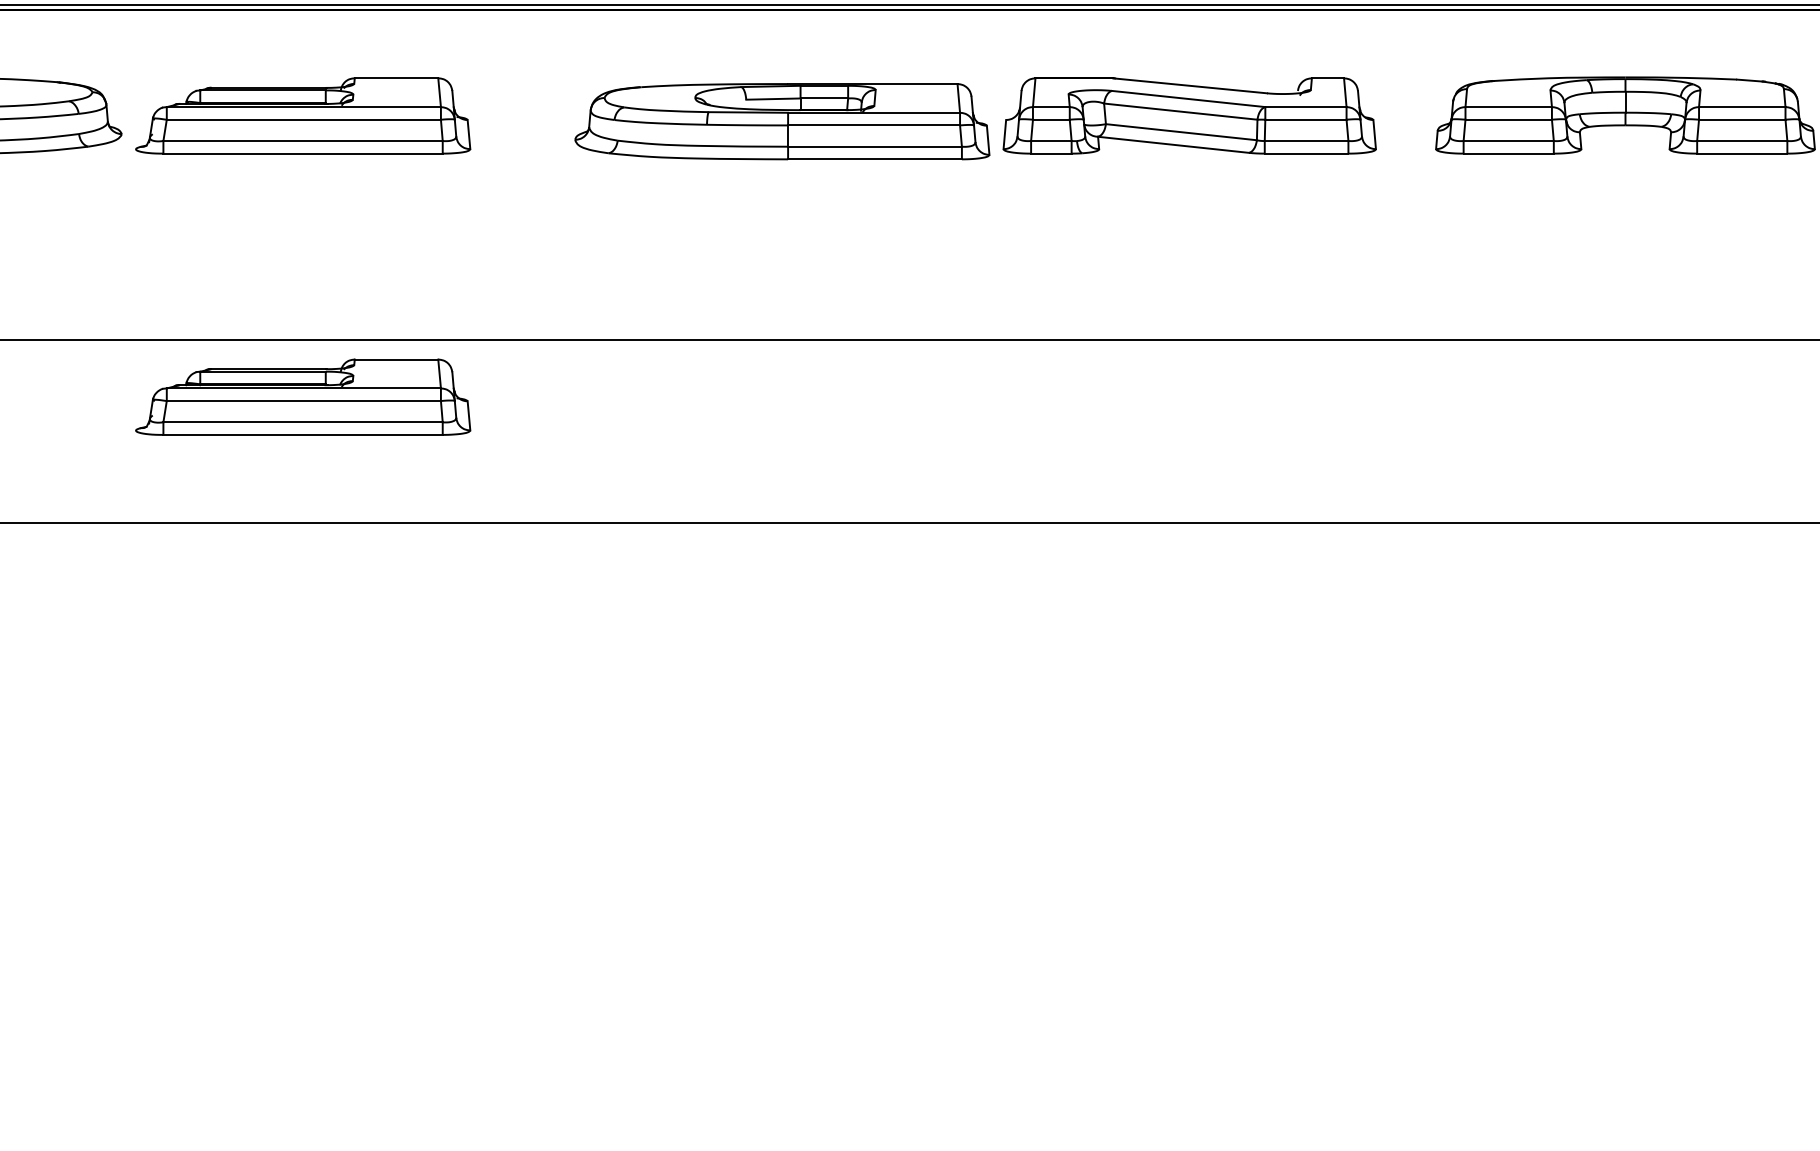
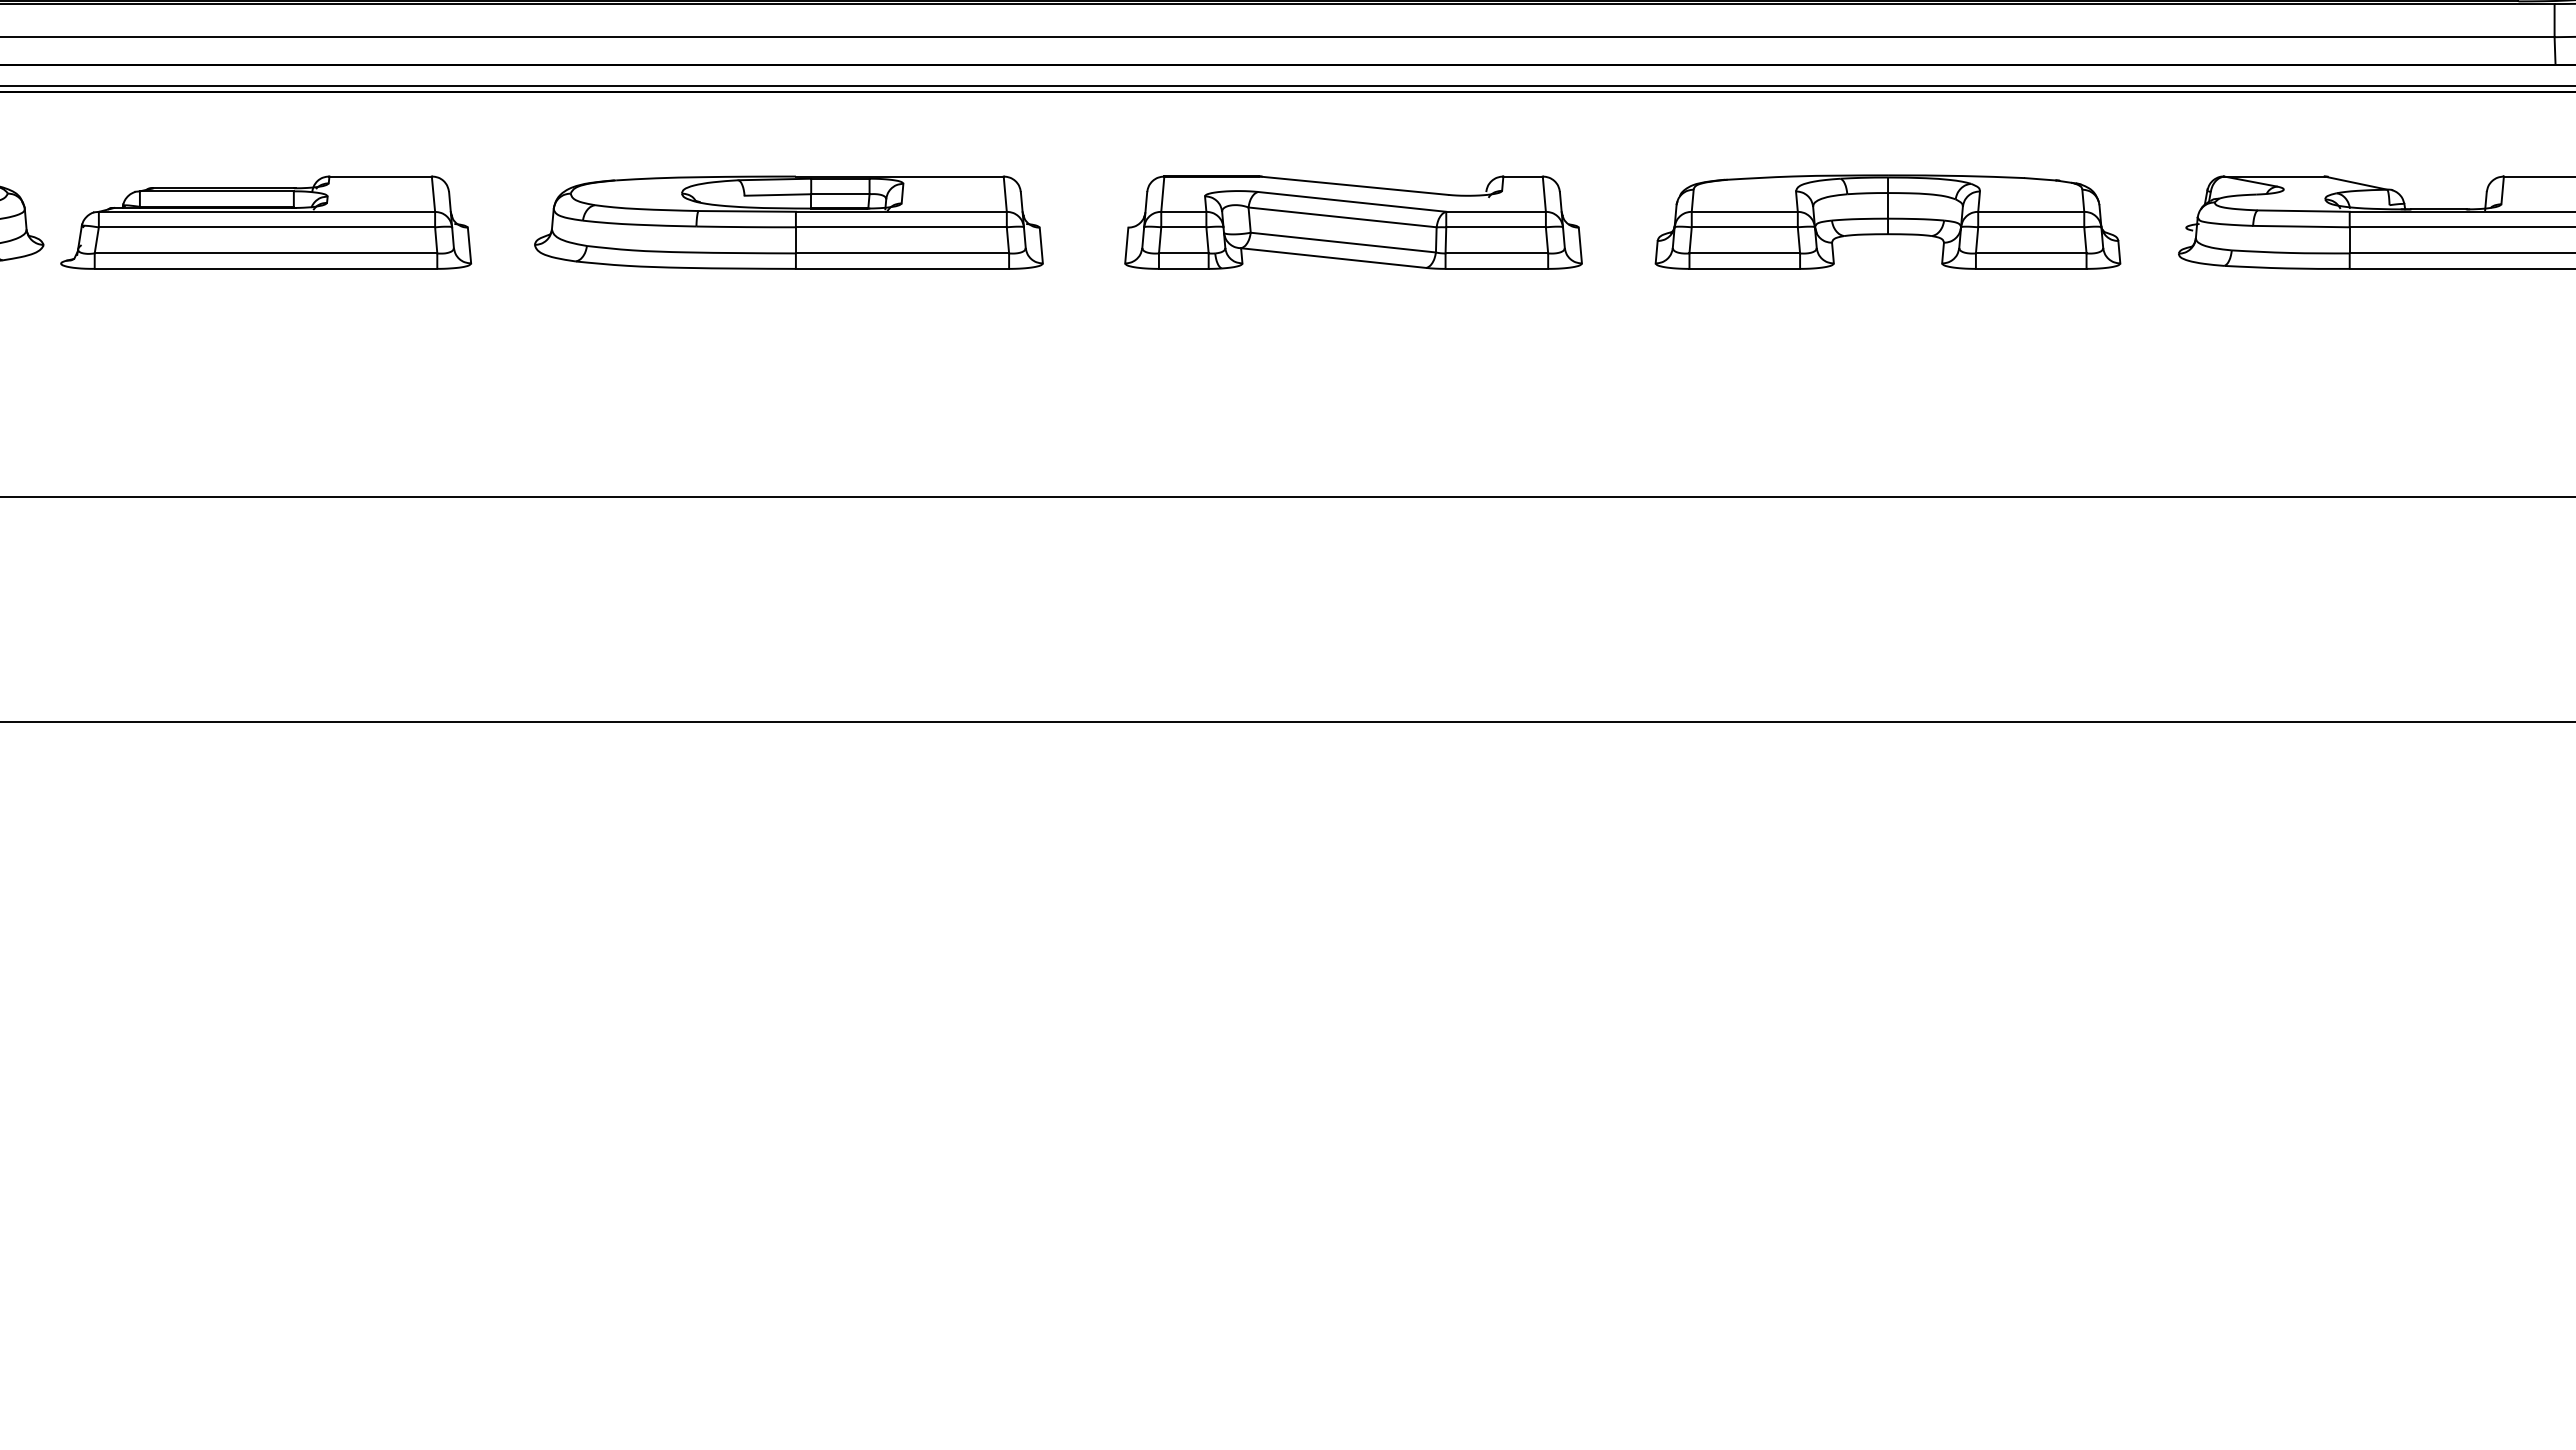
part: (782, 121) -> (788, 222), moved
part: (303, 397) -> (266, 567), removed

